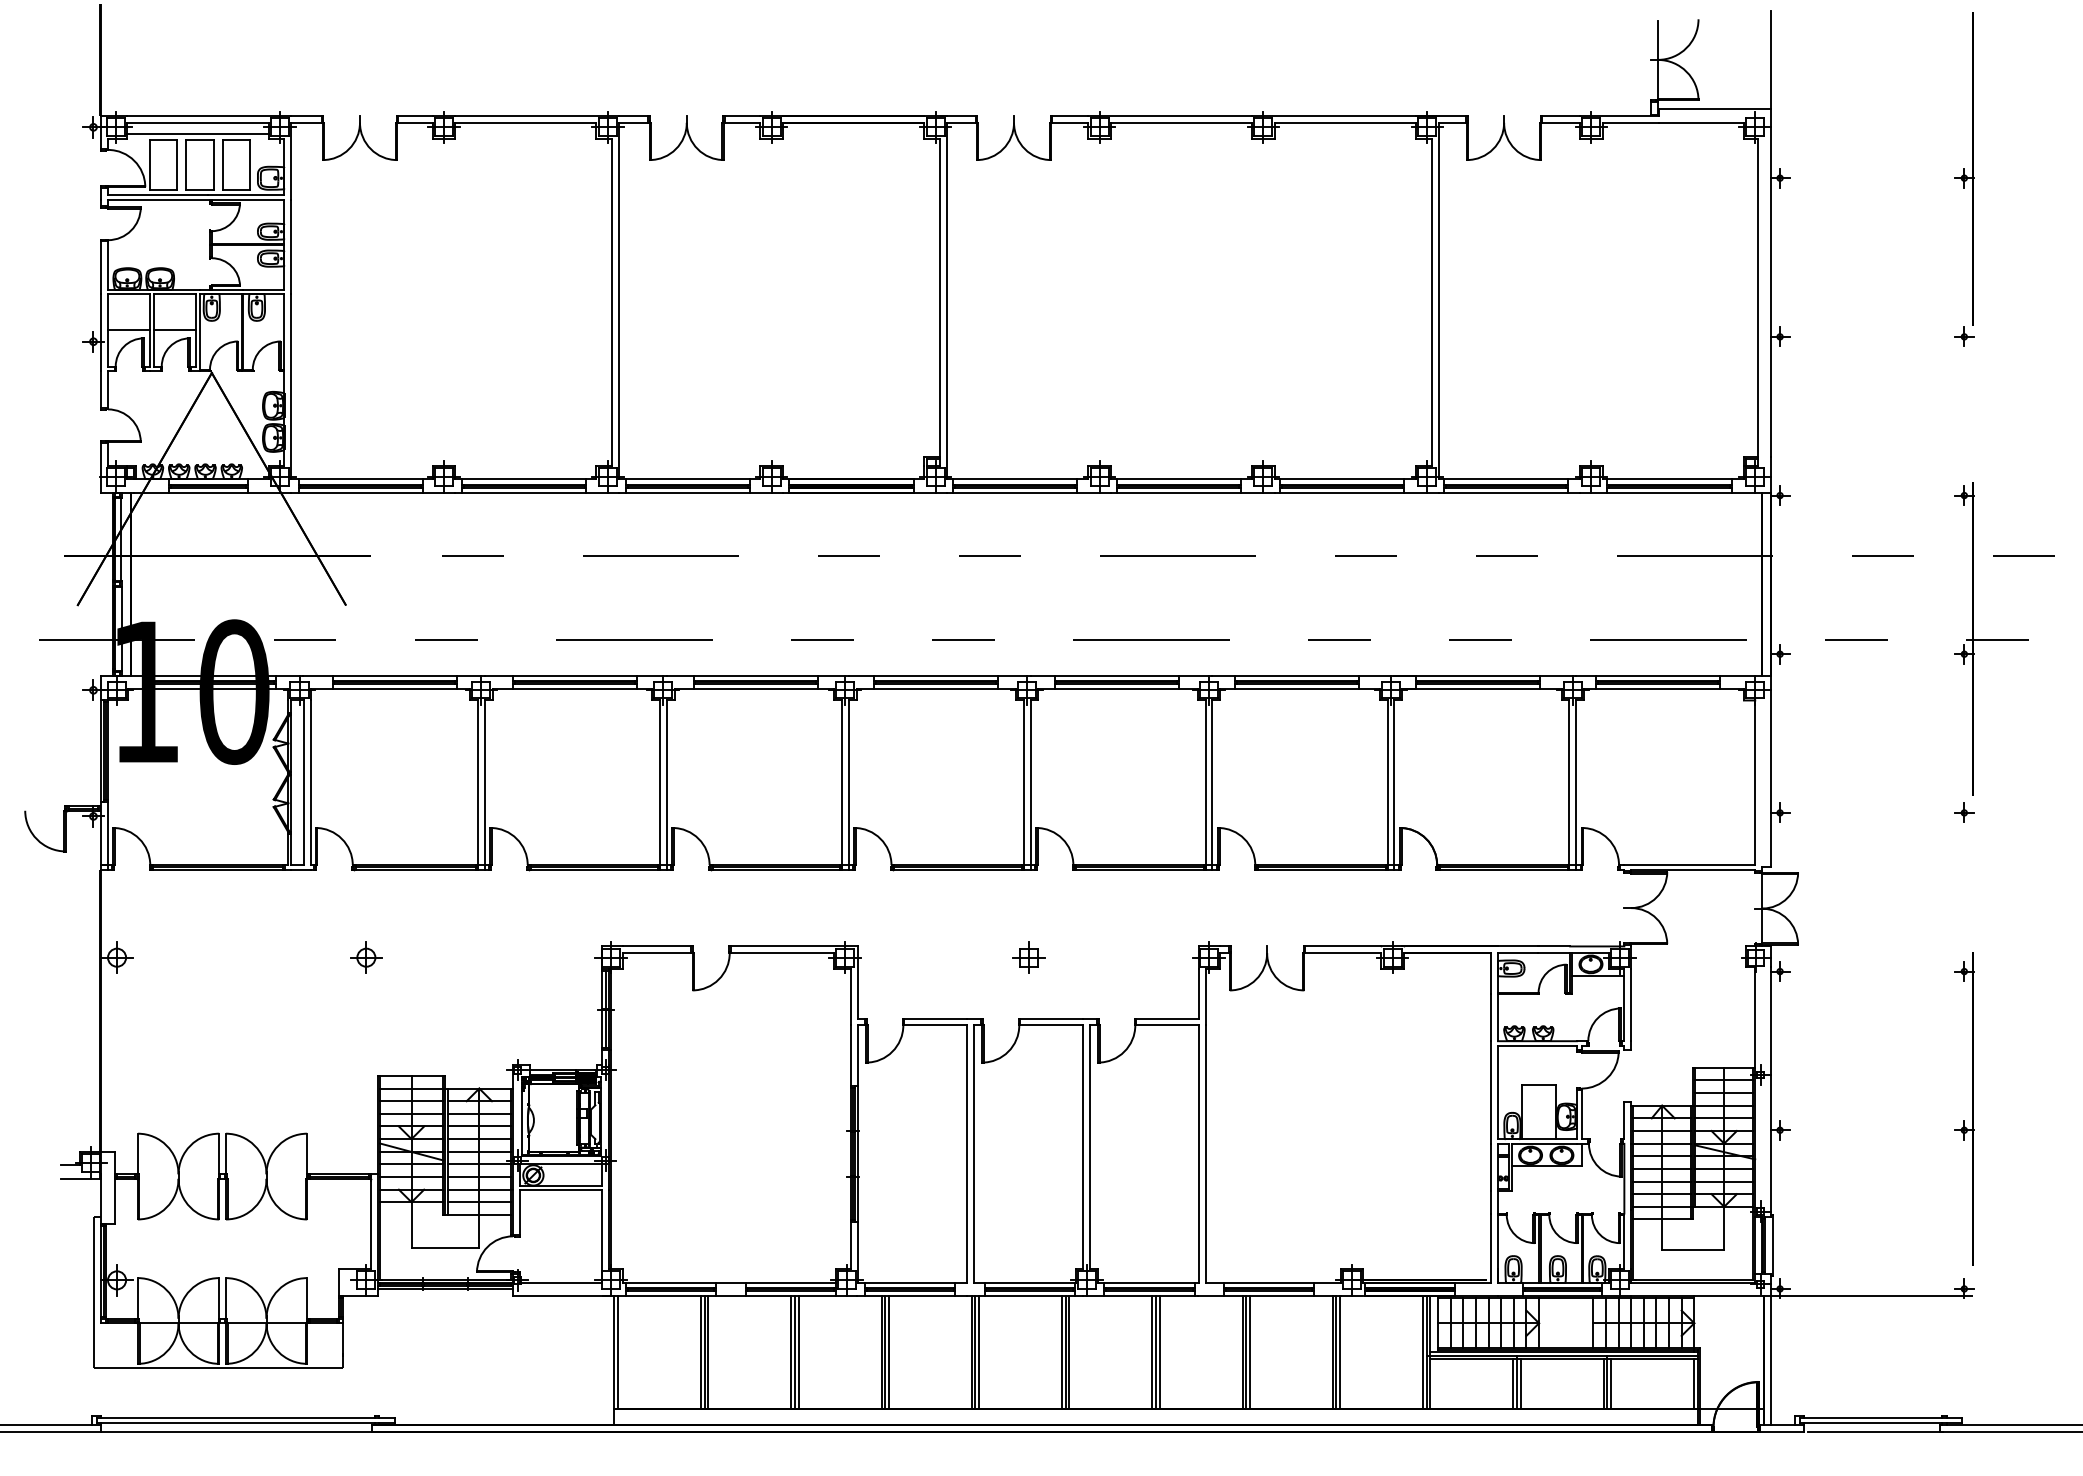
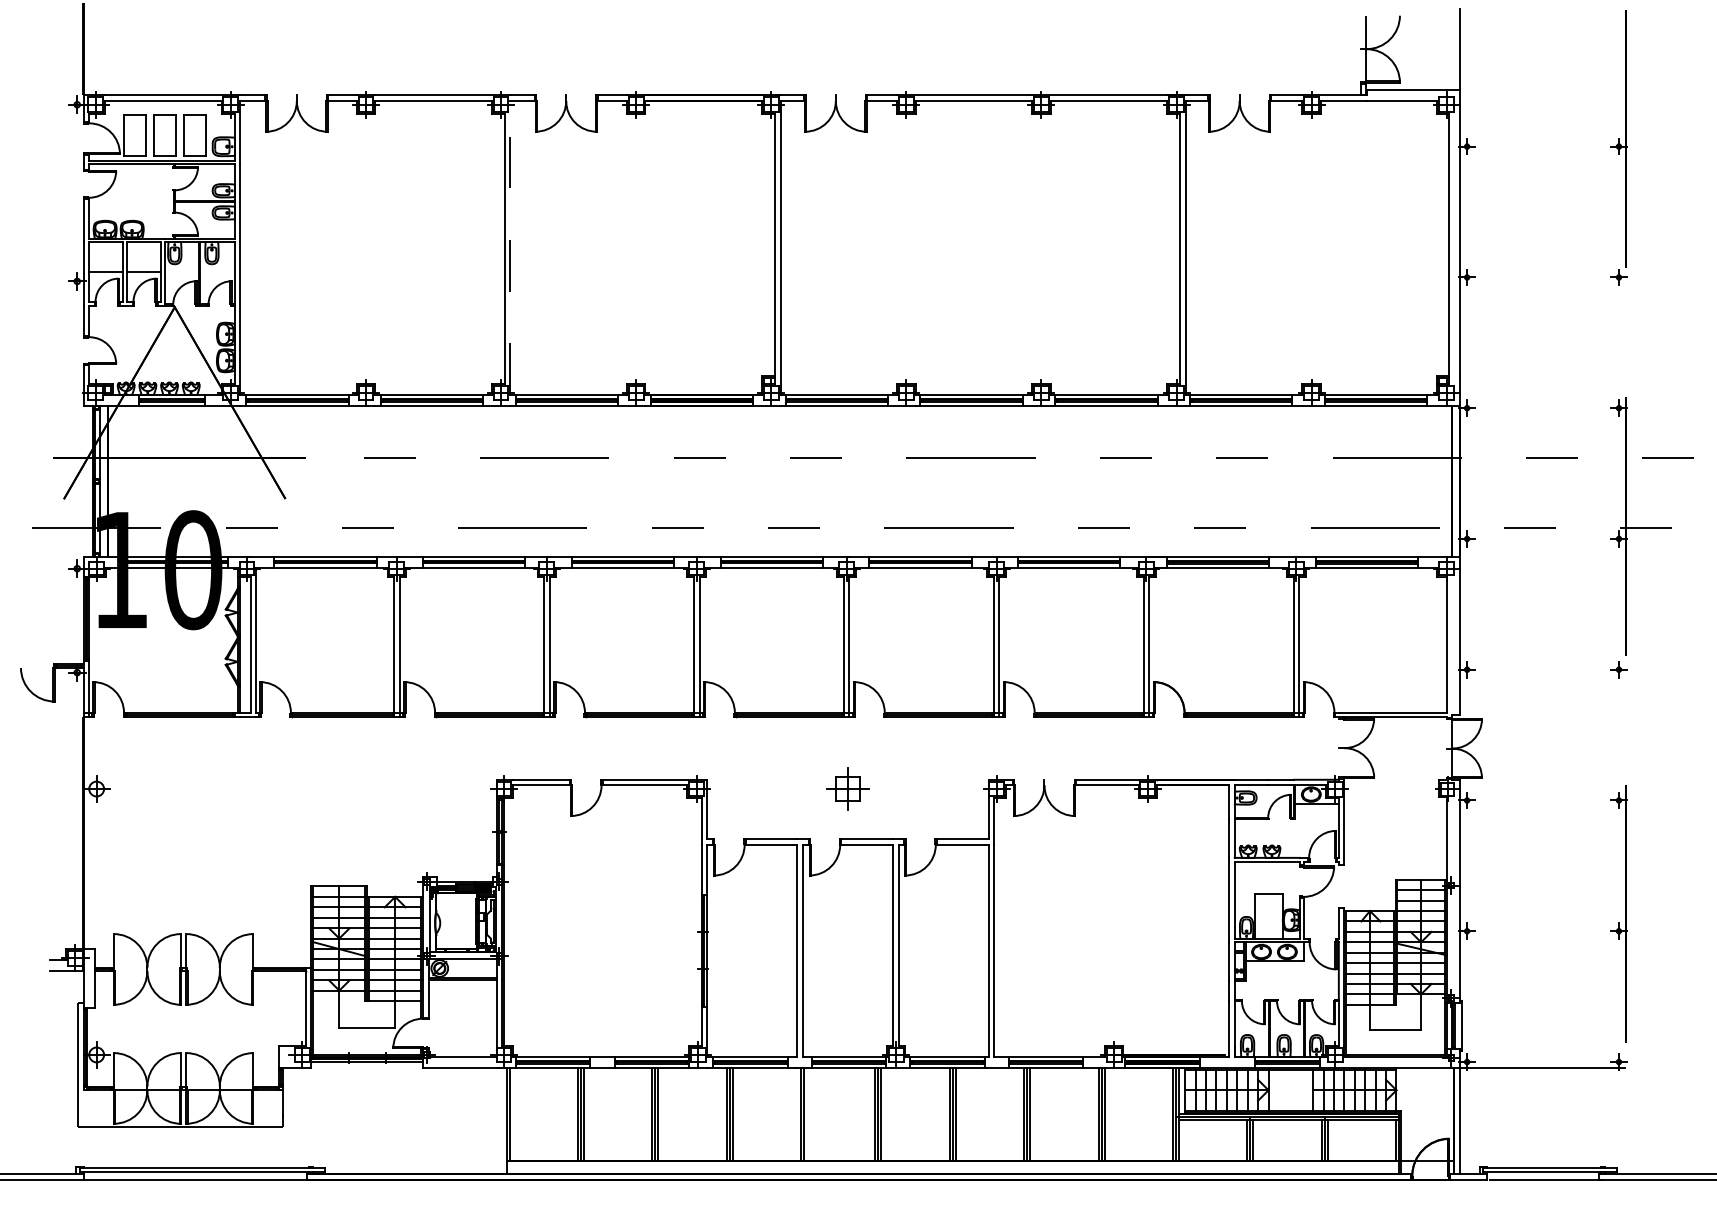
line: (197, 134) -> (162, 110), removed
line: (619, 300) -> (510, 247), solid -> dashed
part: (366, 957) -> (302, 788), removed
part: (1028, 957) -> (847, 788), size x1.6
line: (979, 1352) -> (807, 1114), removed

